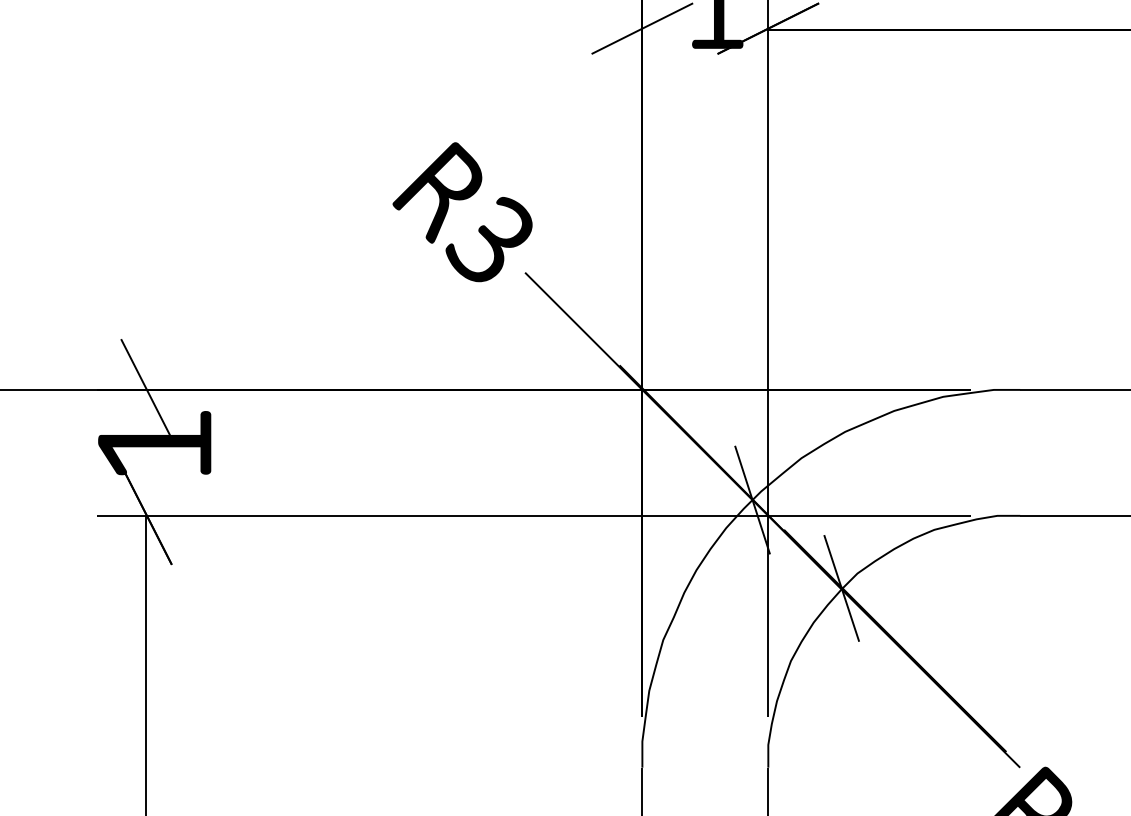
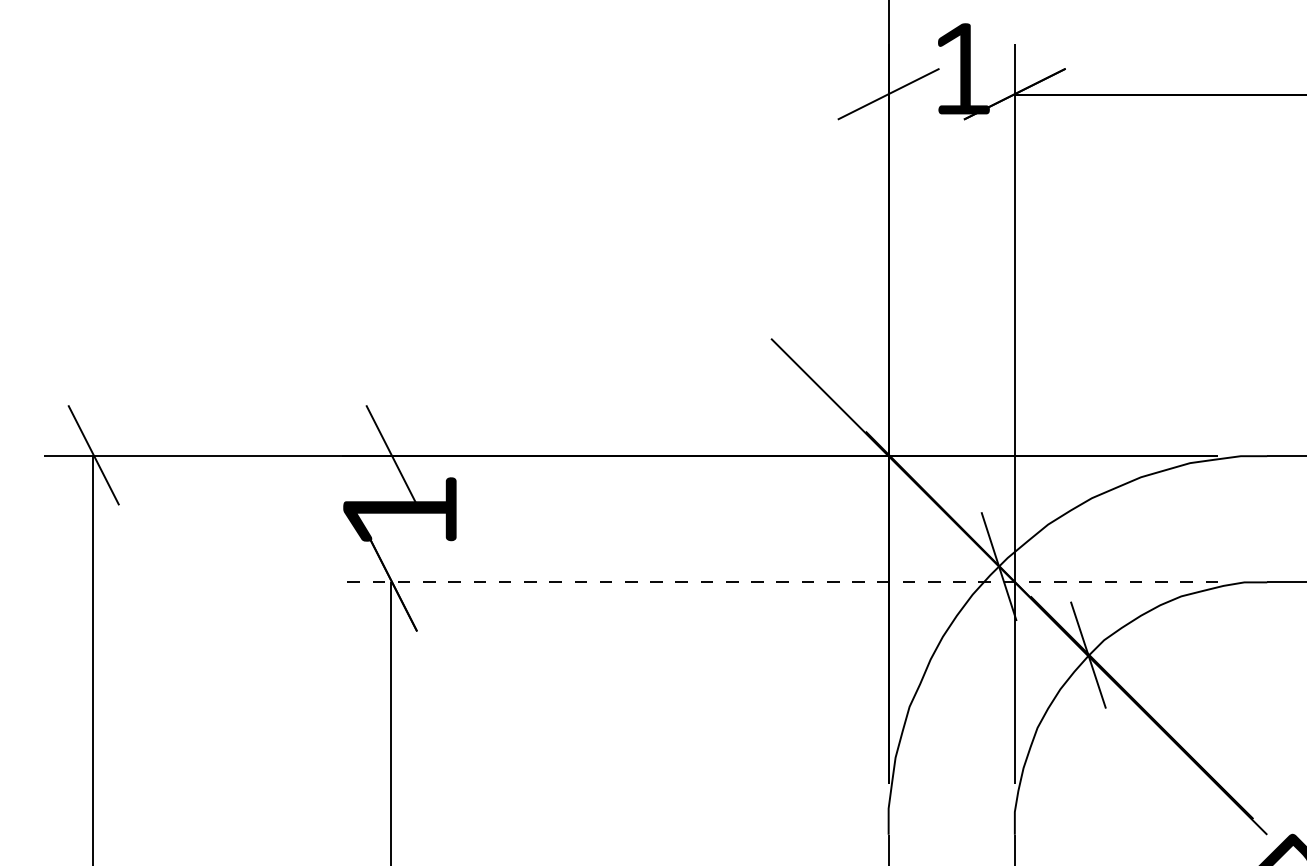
part: (461, 200) -> (707, 266), removed
line: (533, 515) -> (779, 582), solid -> dashed

